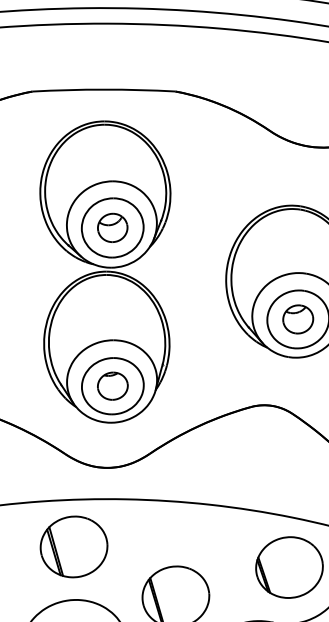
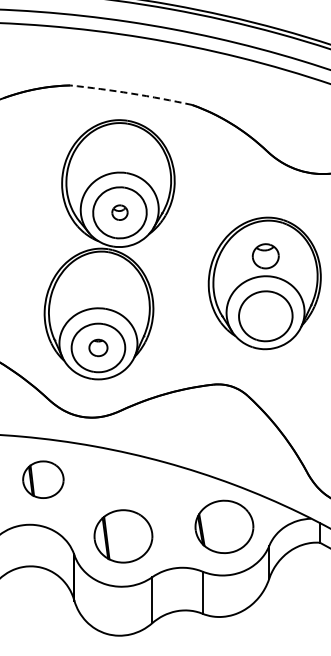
arc: (104, 89) -> (131, 93), solid -> dashed
part: (112, 227) -> (119, 212), size x0.6
part: (297, 319) -> (265, 256), moved
part: (112, 385) -> (98, 347), size x0.7
part: (74, 546) -> (43, 479), size x0.7

